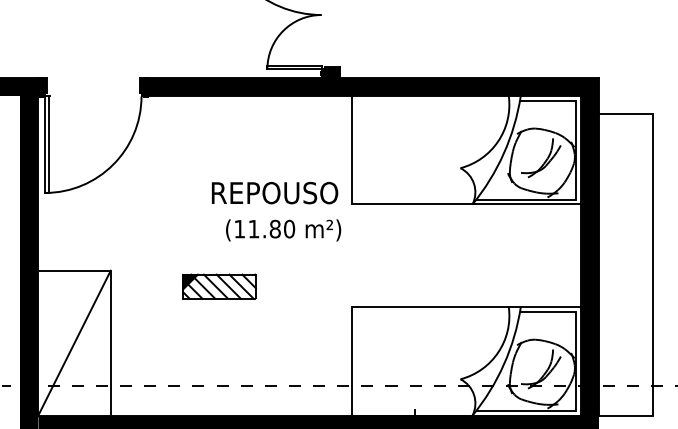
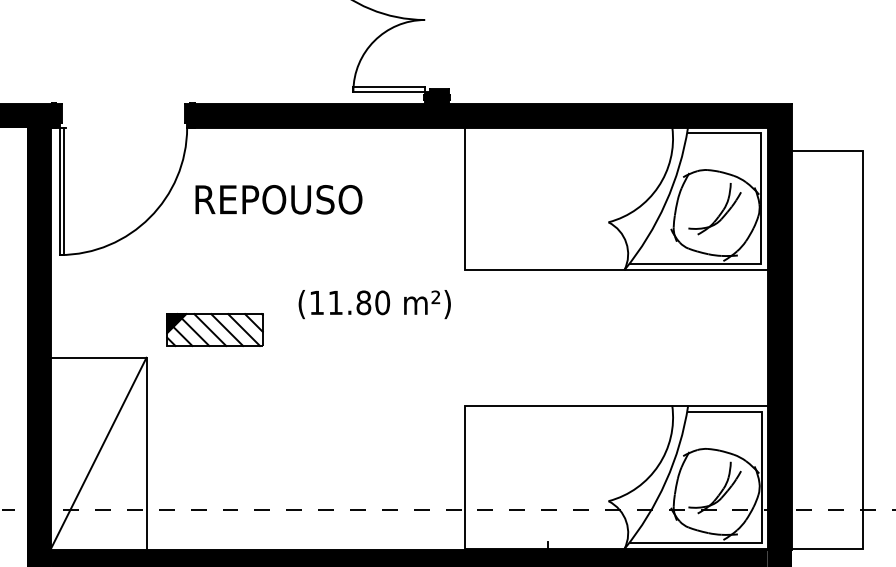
text: (275, 192) -> (279, 198), moved
part: (219, 286) -> (214, 329), moved

